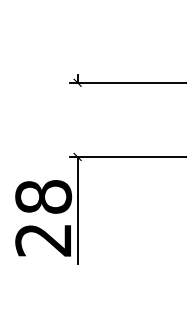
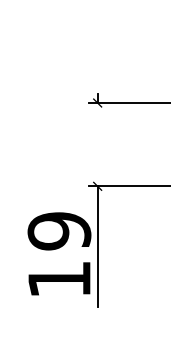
text: (43, 218) -> (59, 255), 28 -> 19

